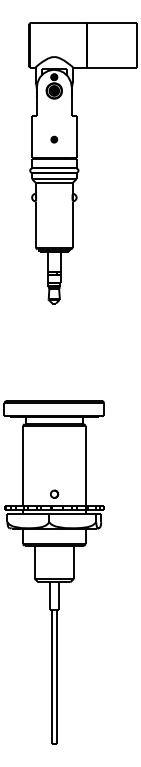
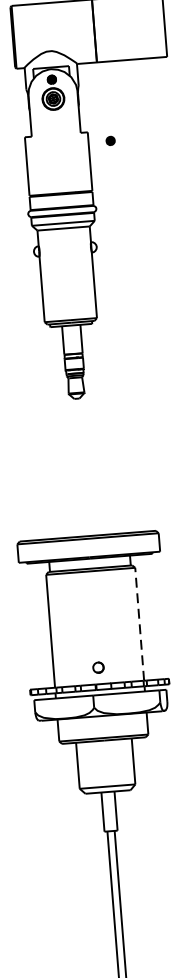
part: (54, 139) -> (110, 140), moved
line: (85, 465) -> (138, 623), solid -> dashed

